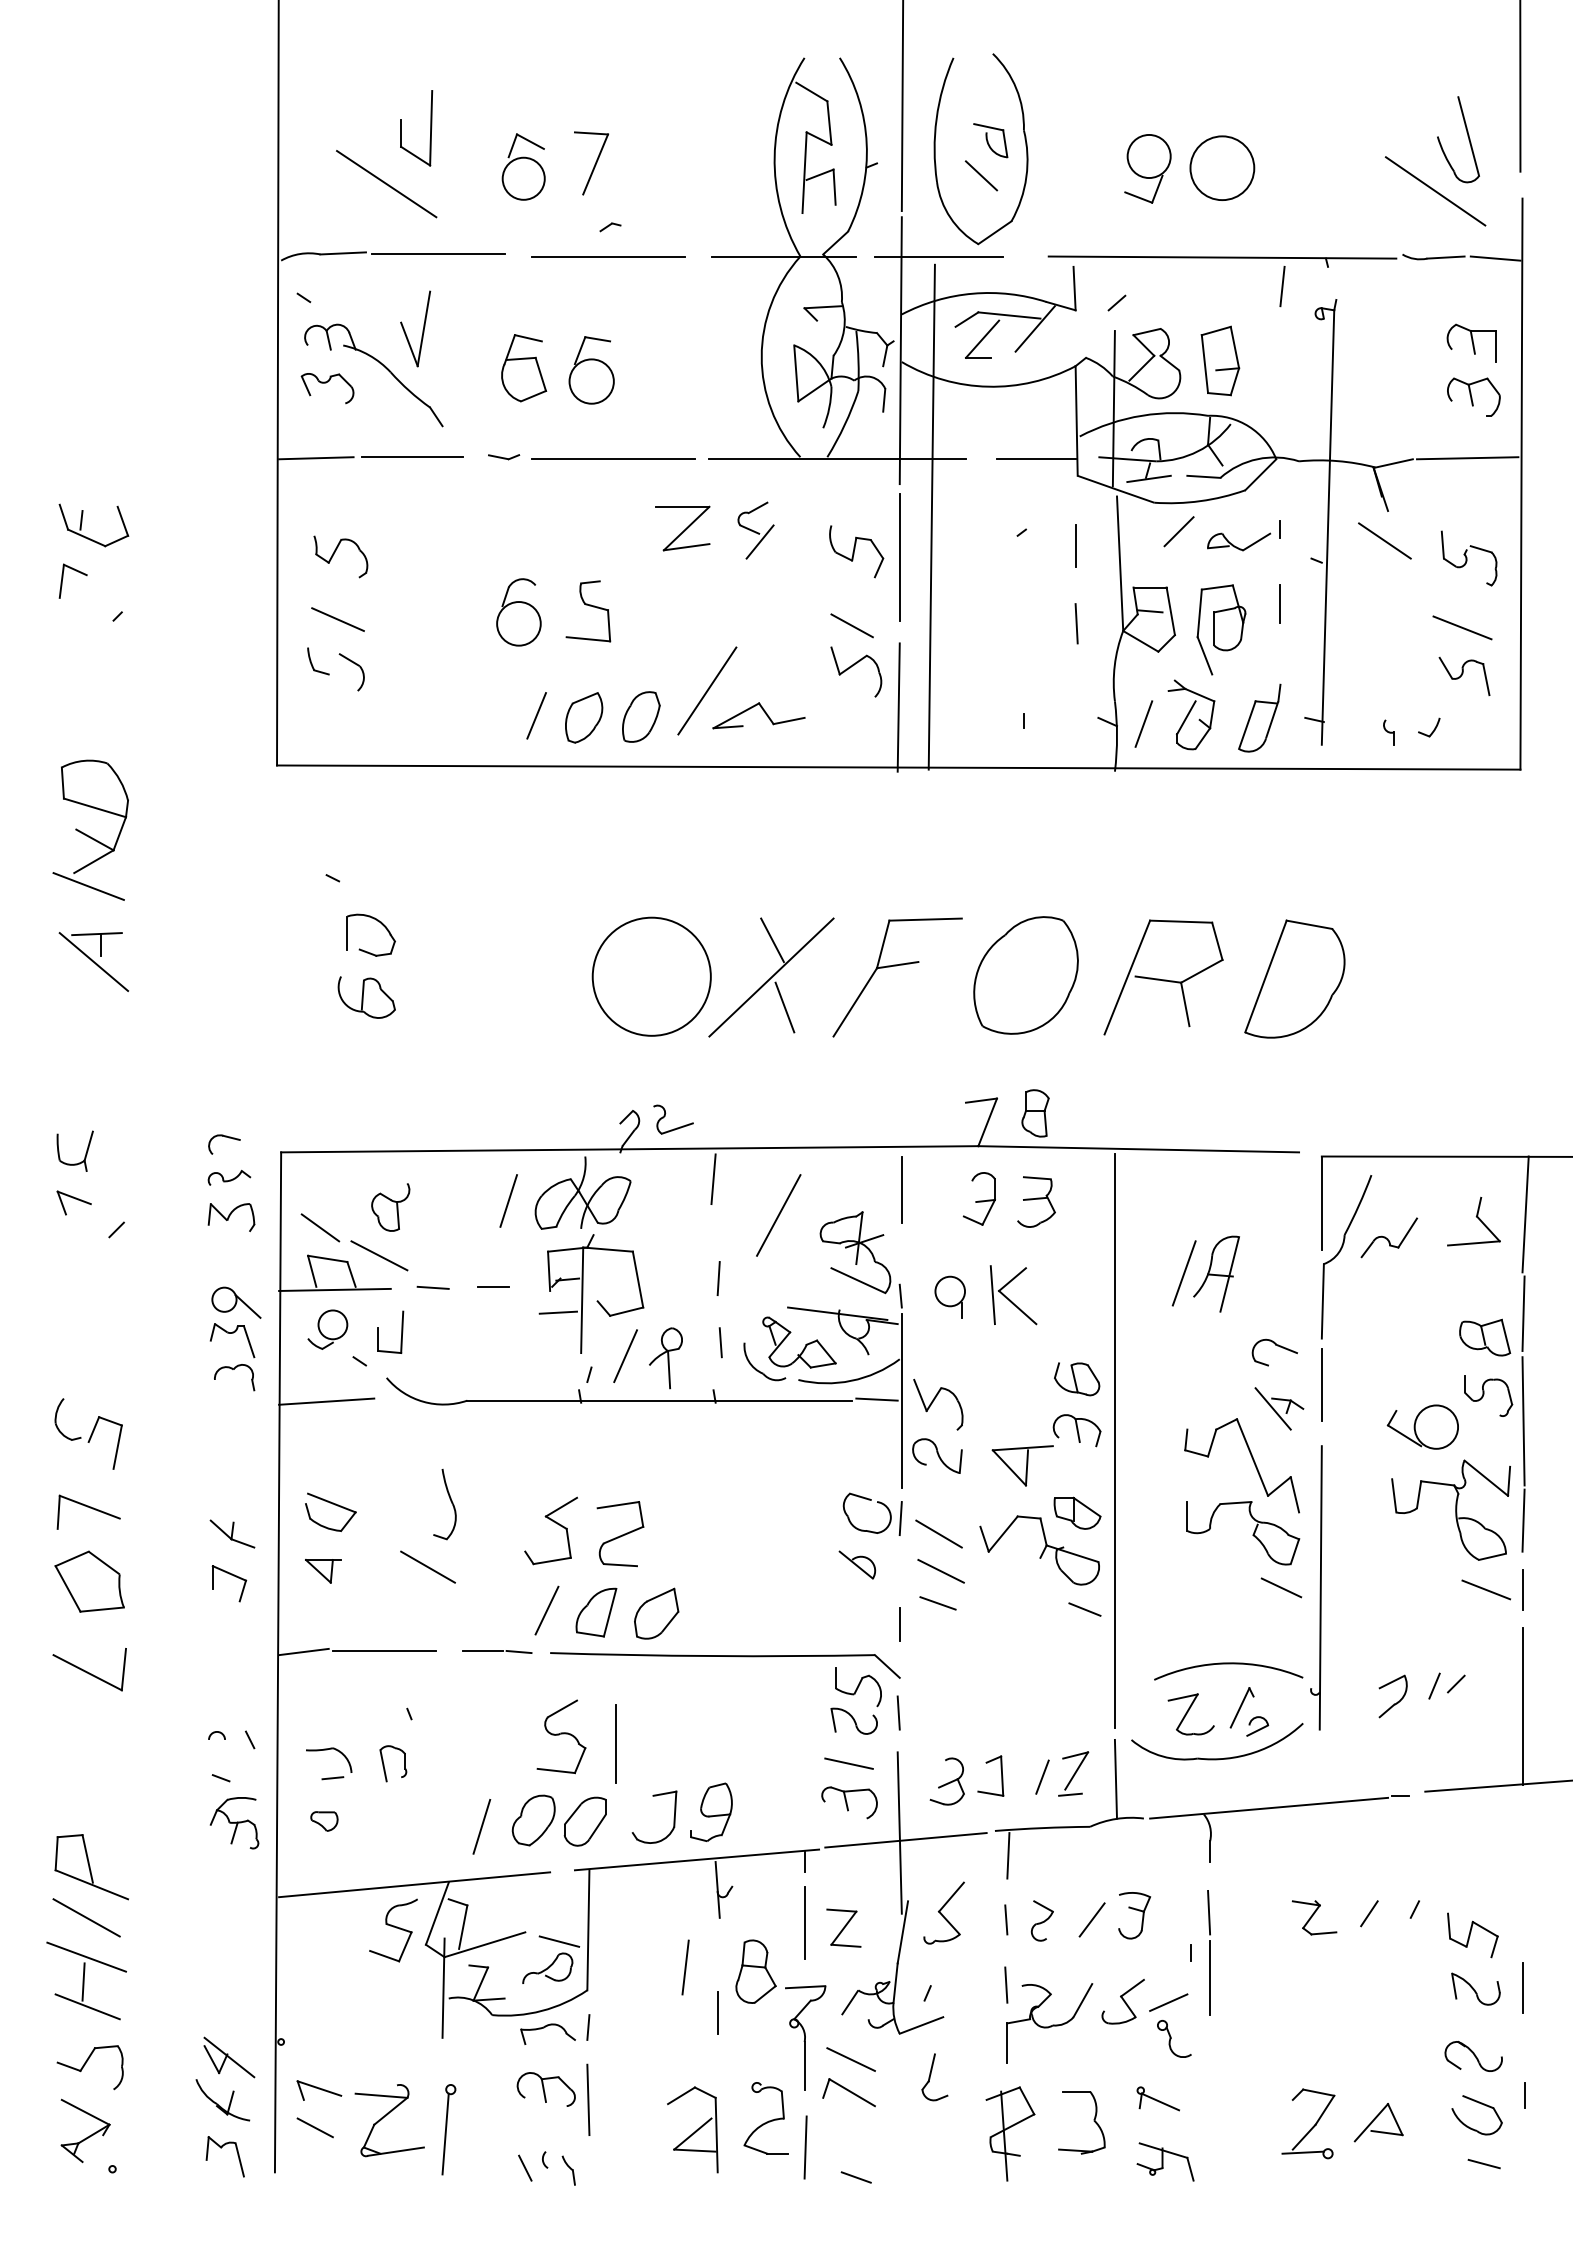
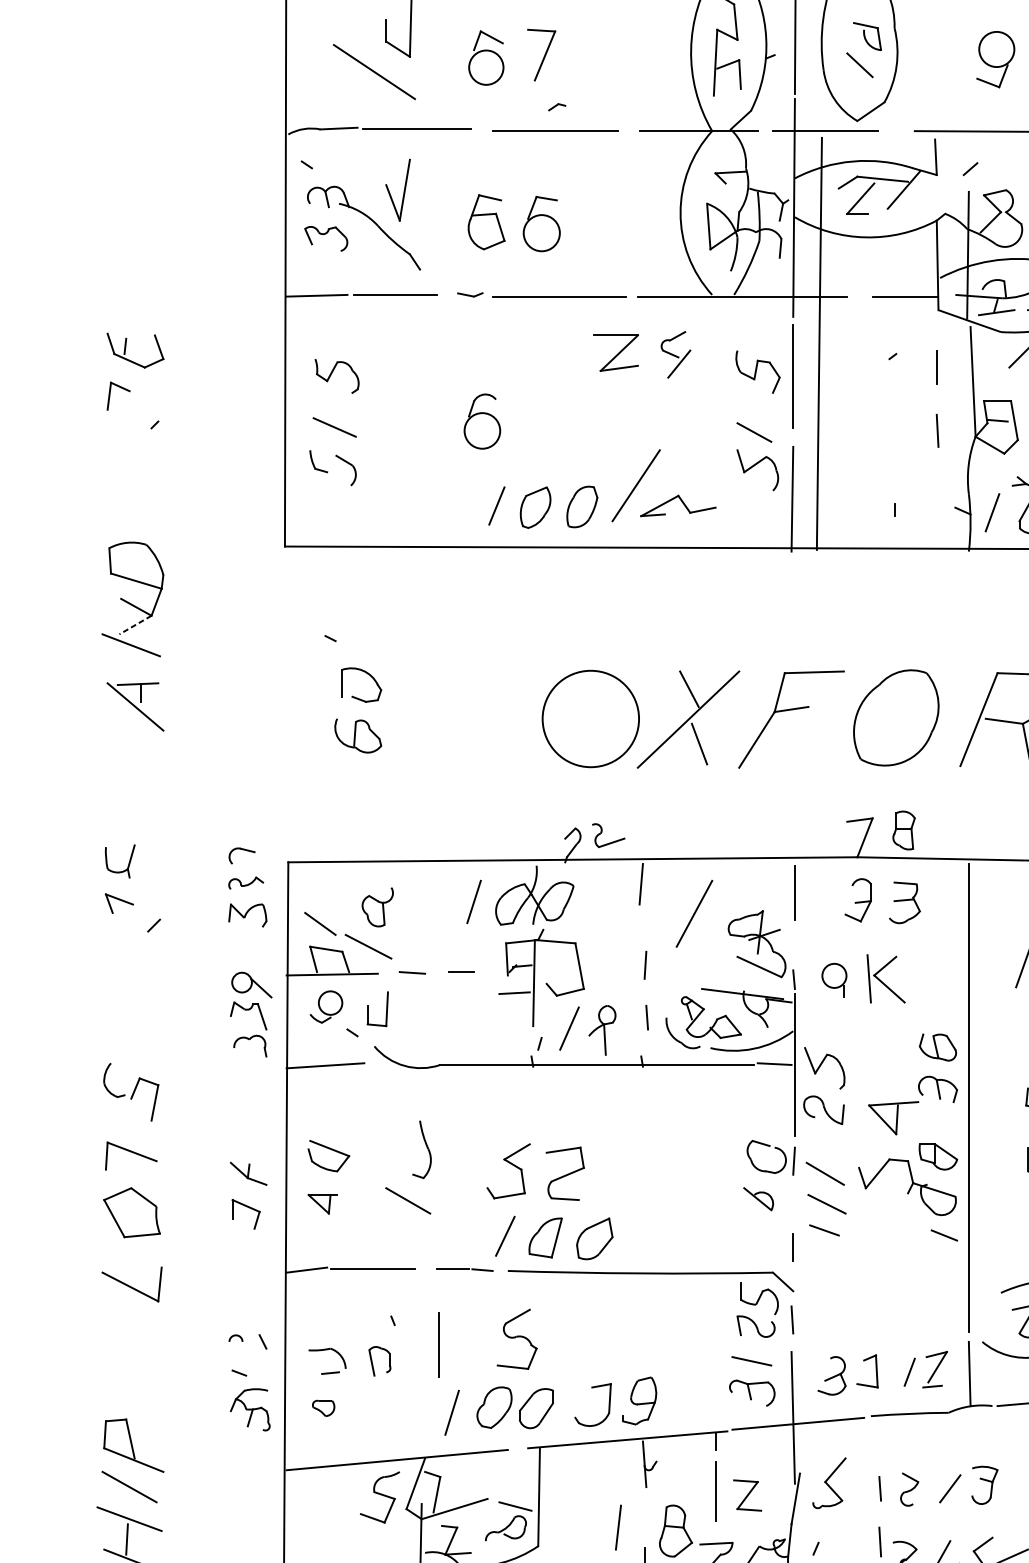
part: (588, 611) -> (539, 420), removed
line: (93, 861) -> (135, 624), solid -> dashed
line: (615, 1743) -> (438, 1344), moved
line: (1008, 1855) -> (881, 1436), removed

